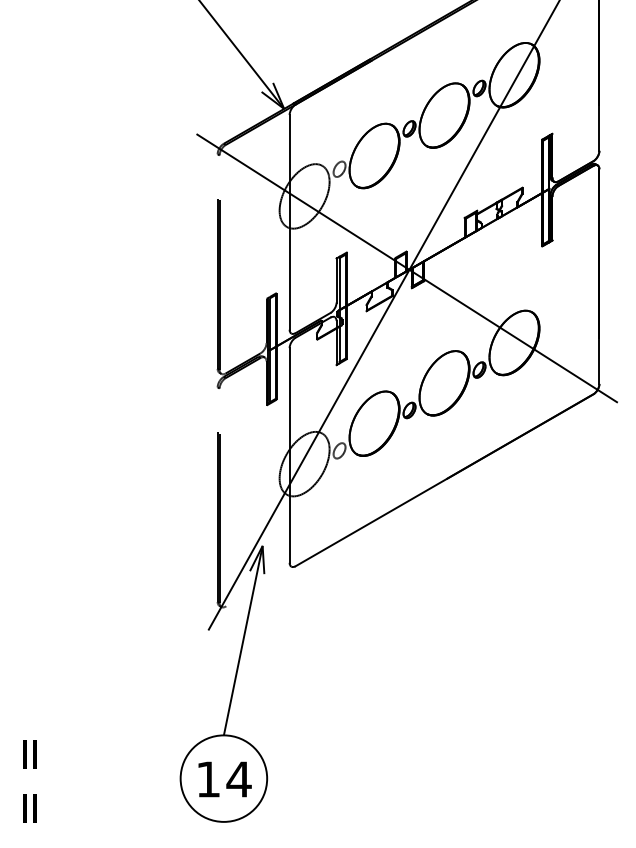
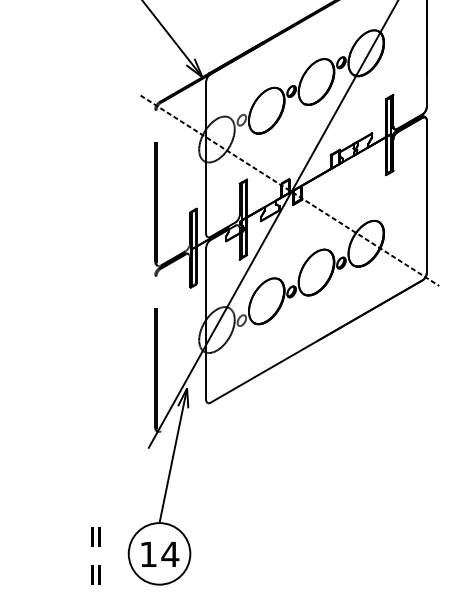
line: (407, 268) -> (290, 190), solid -> dashed
text: (29, 781) -> (95, 555), moved

